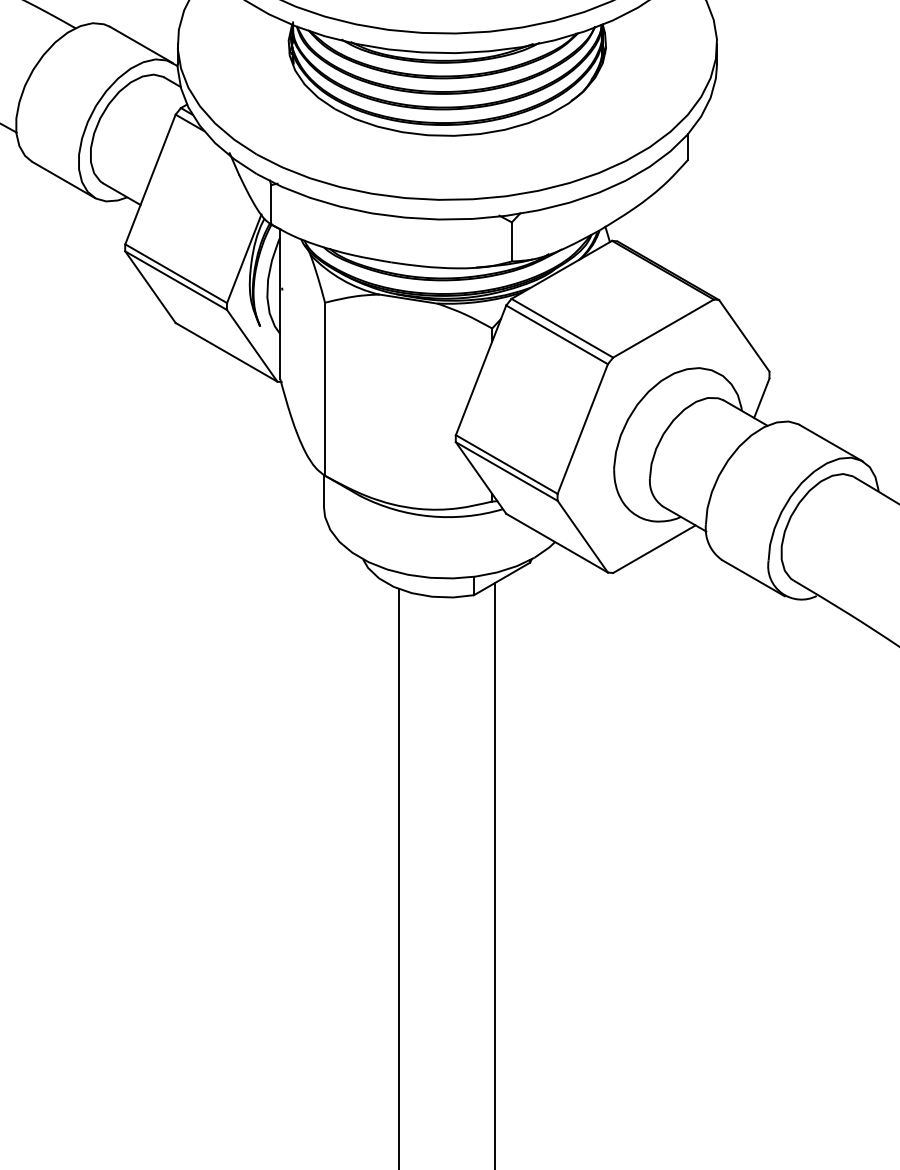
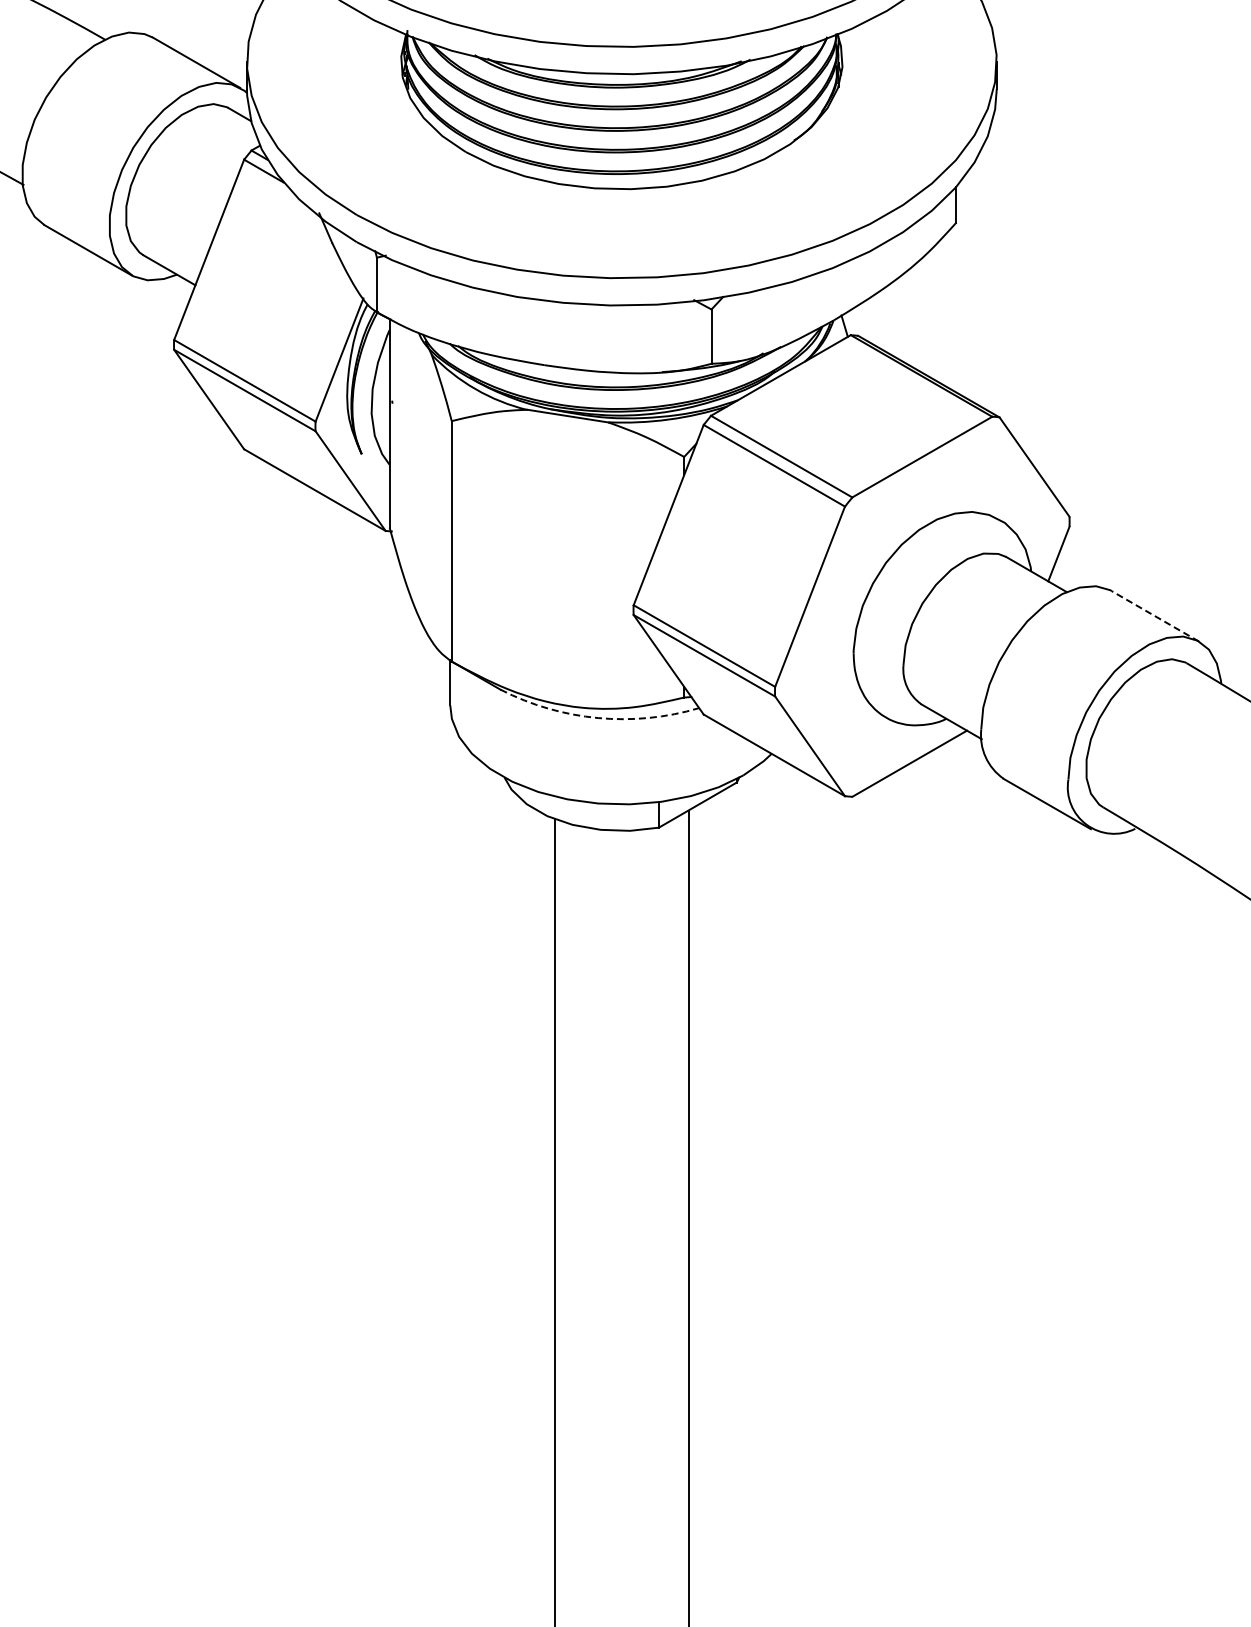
line: (831, 443) -> (1155, 616), solid -> dashed
arc: (430, 516) -> (598, 718), solid -> dashed

